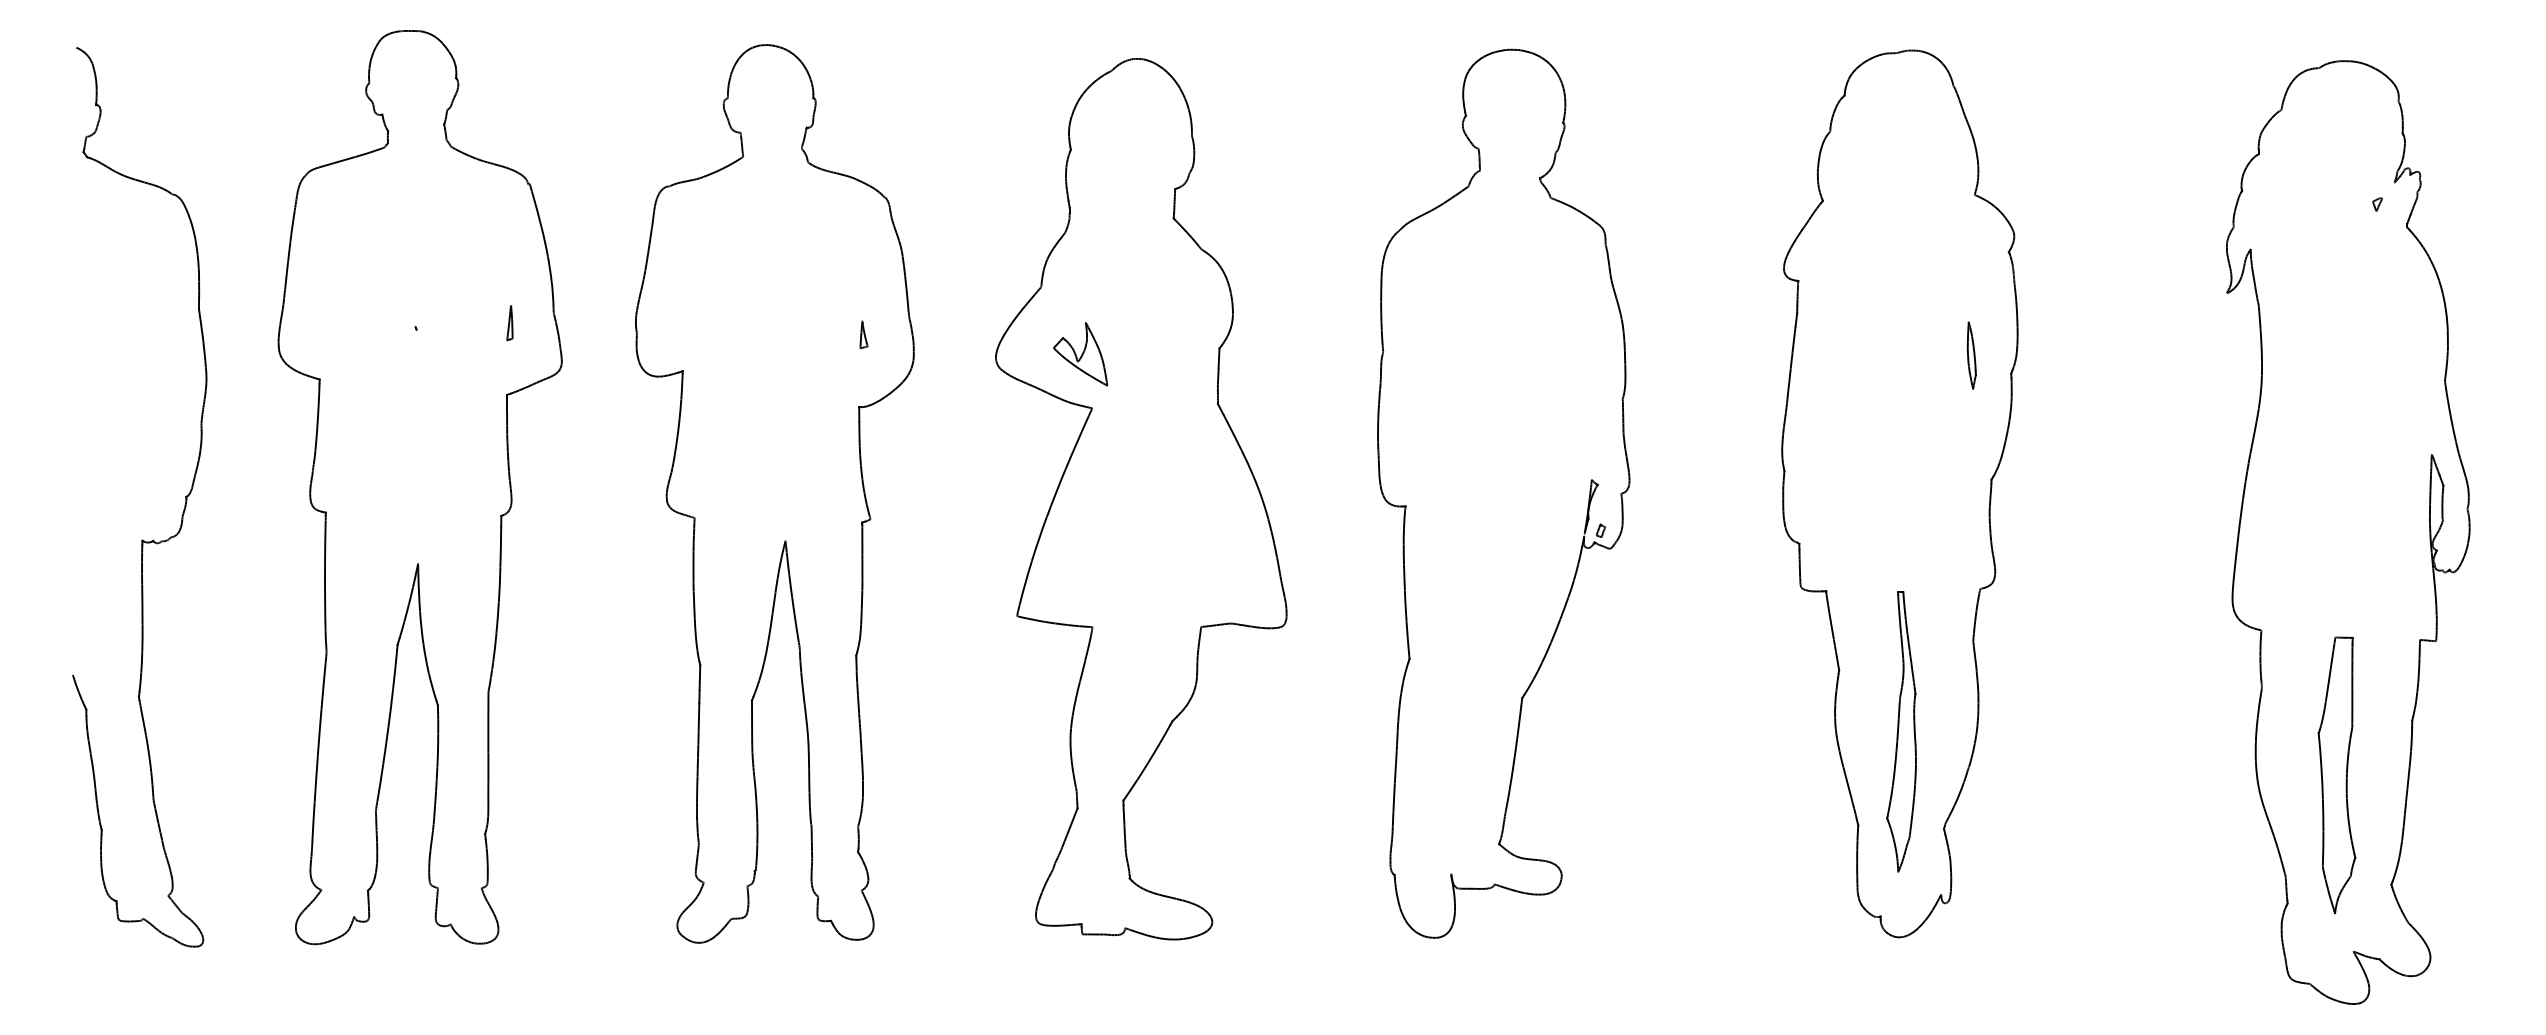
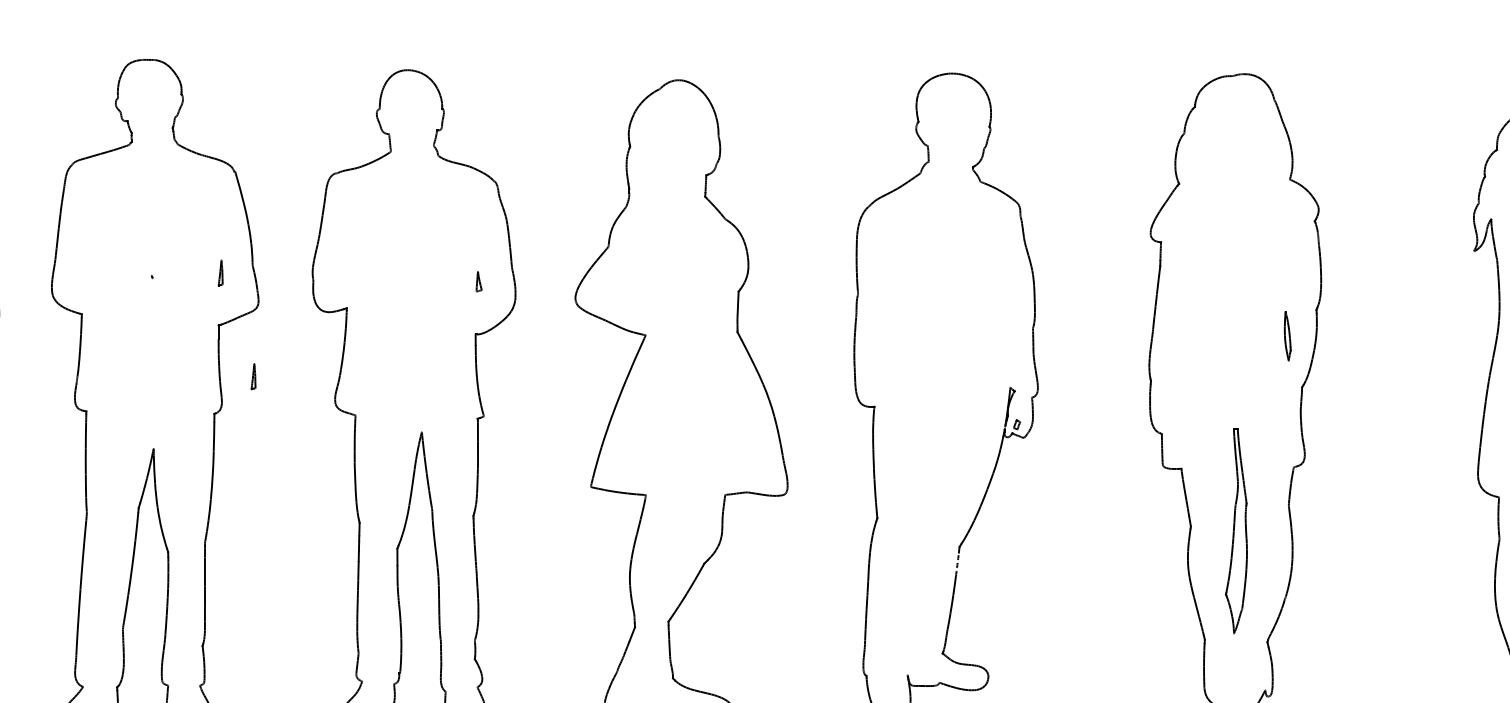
part: (1080, 354) -> (637, 296), removed
part: (1971, 355) -> (1287, 336), moved
part: (554, 465) -> (253, 377), added
arc: (1519, 722) -> (957, 564), solid -> dashed
part: (1901, 731) -> (1236, 531), moved

